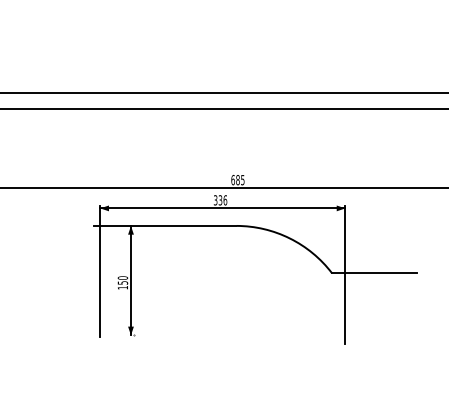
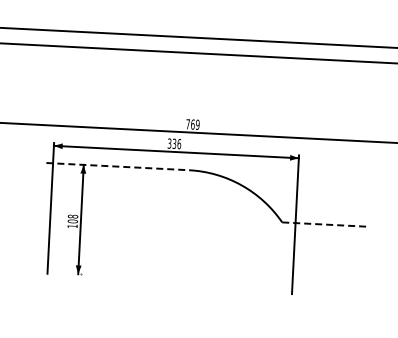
text: (237, 179) -> (192, 123), 685 -> 769
line: (165, 225) -> (118, 166), solid -> dashed
line: (374, 273) -> (324, 224), solid -> dashed
text: (123, 280) -> (73, 219), 150 -> 108

